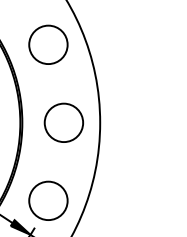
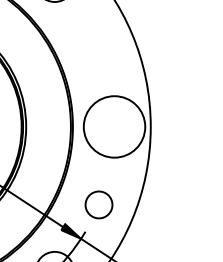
circle: (47, 44) -> (98, 48), removed
circle: (63, 122) -> (114, 126), size x1.6
circle: (47, 200) -> (98, 204), size x0.7

